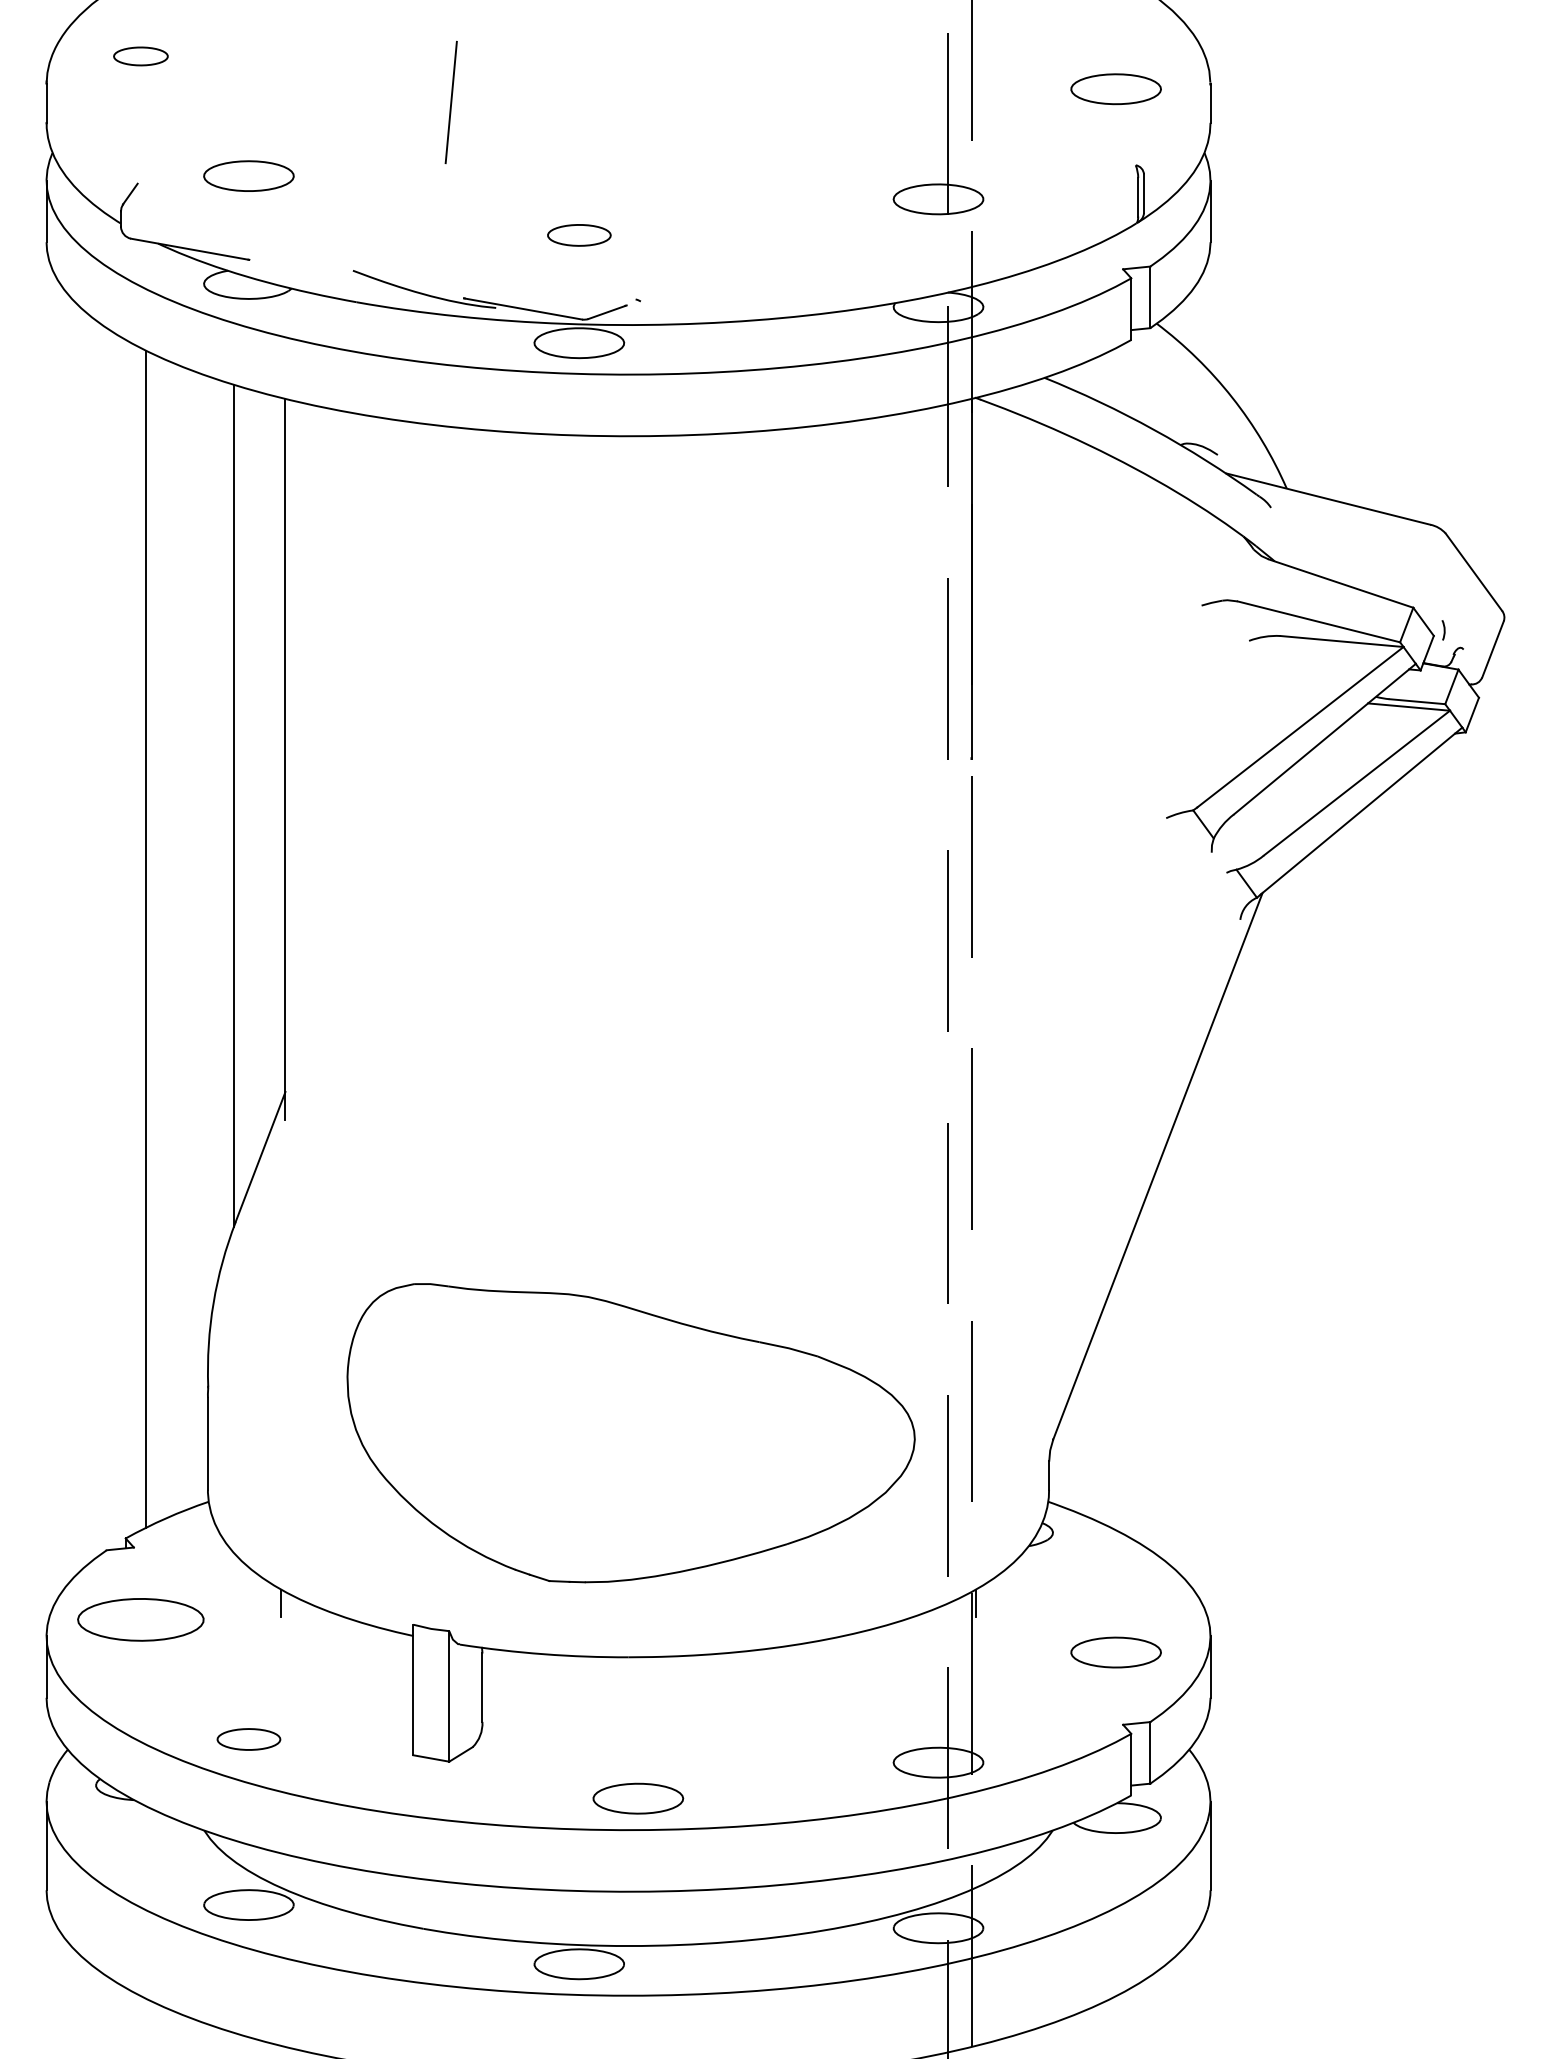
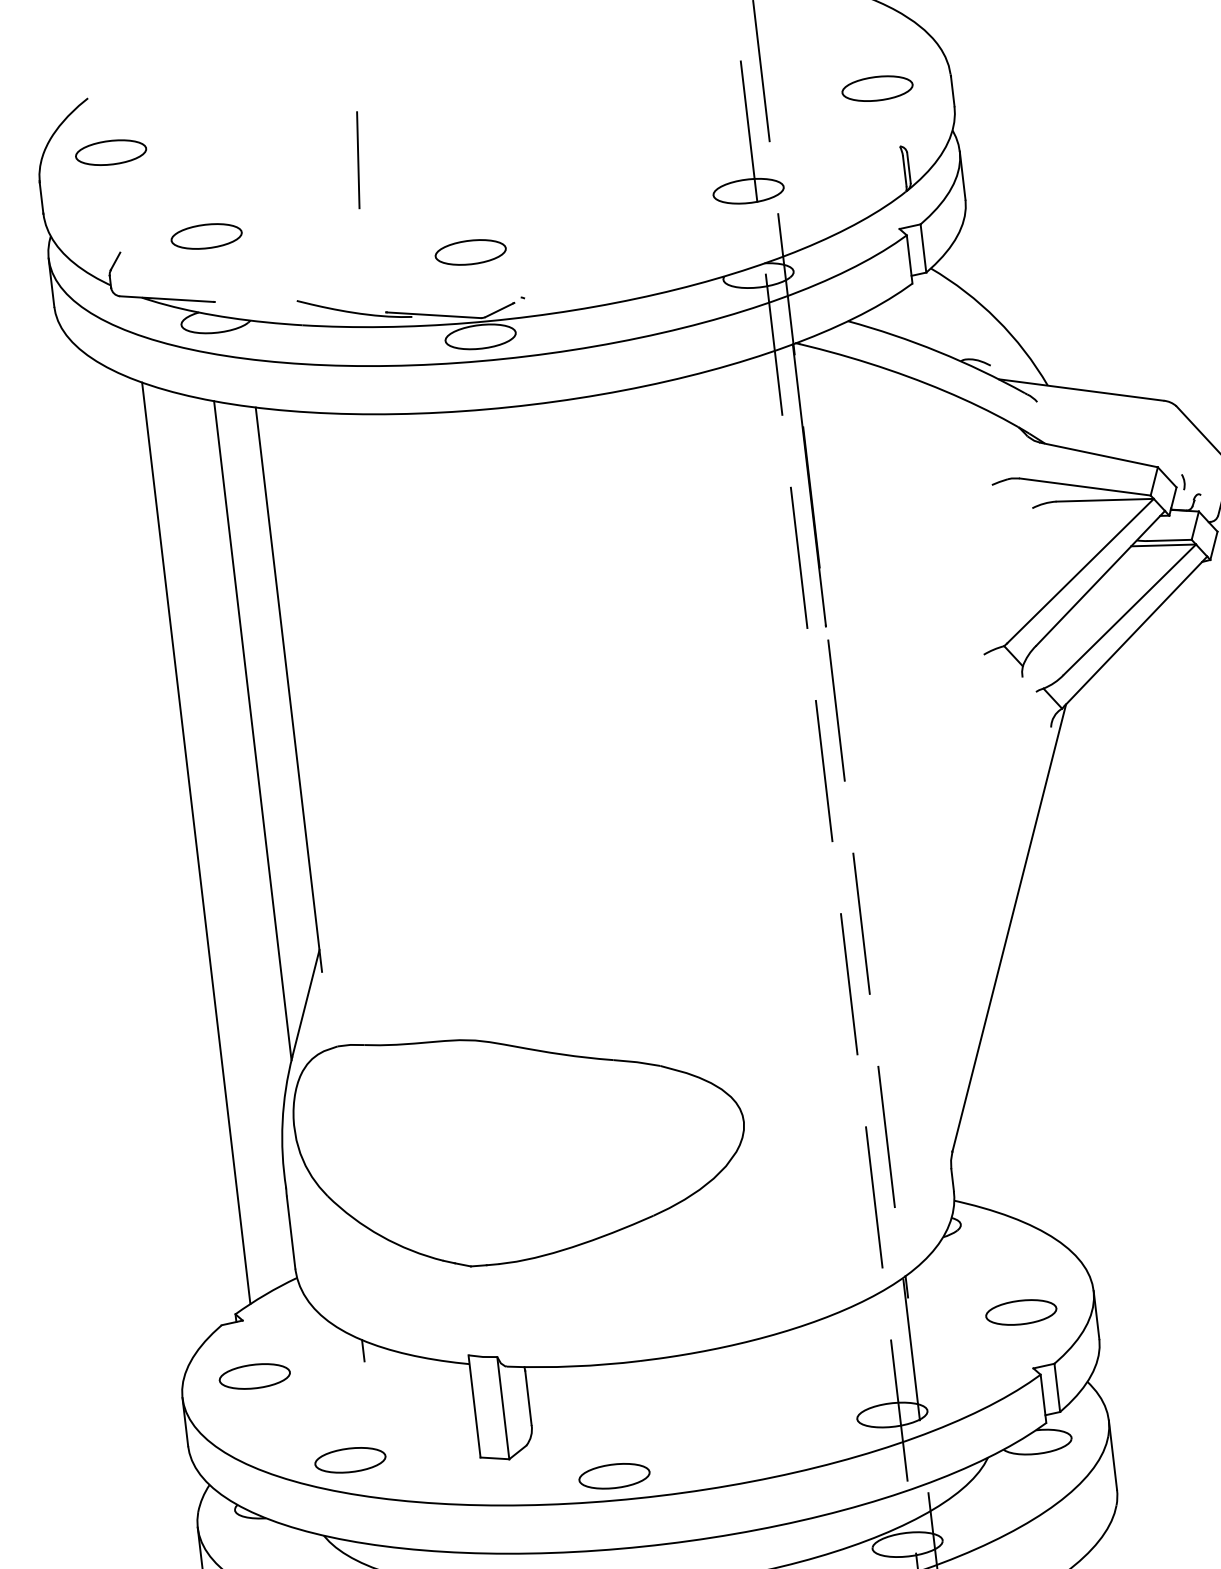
part: (140, 56) -> (110, 152), size x1.67
part: (579, 235) -> (470, 252), size x1.43
part: (630, 1433) -> (520, 1143), moved
part: (140, 1619) -> (254, 1376), size x0.71
part: (248, 1739) -> (350, 1460), size x1.43
part: (638, 1798) -> (614, 1476), moved

